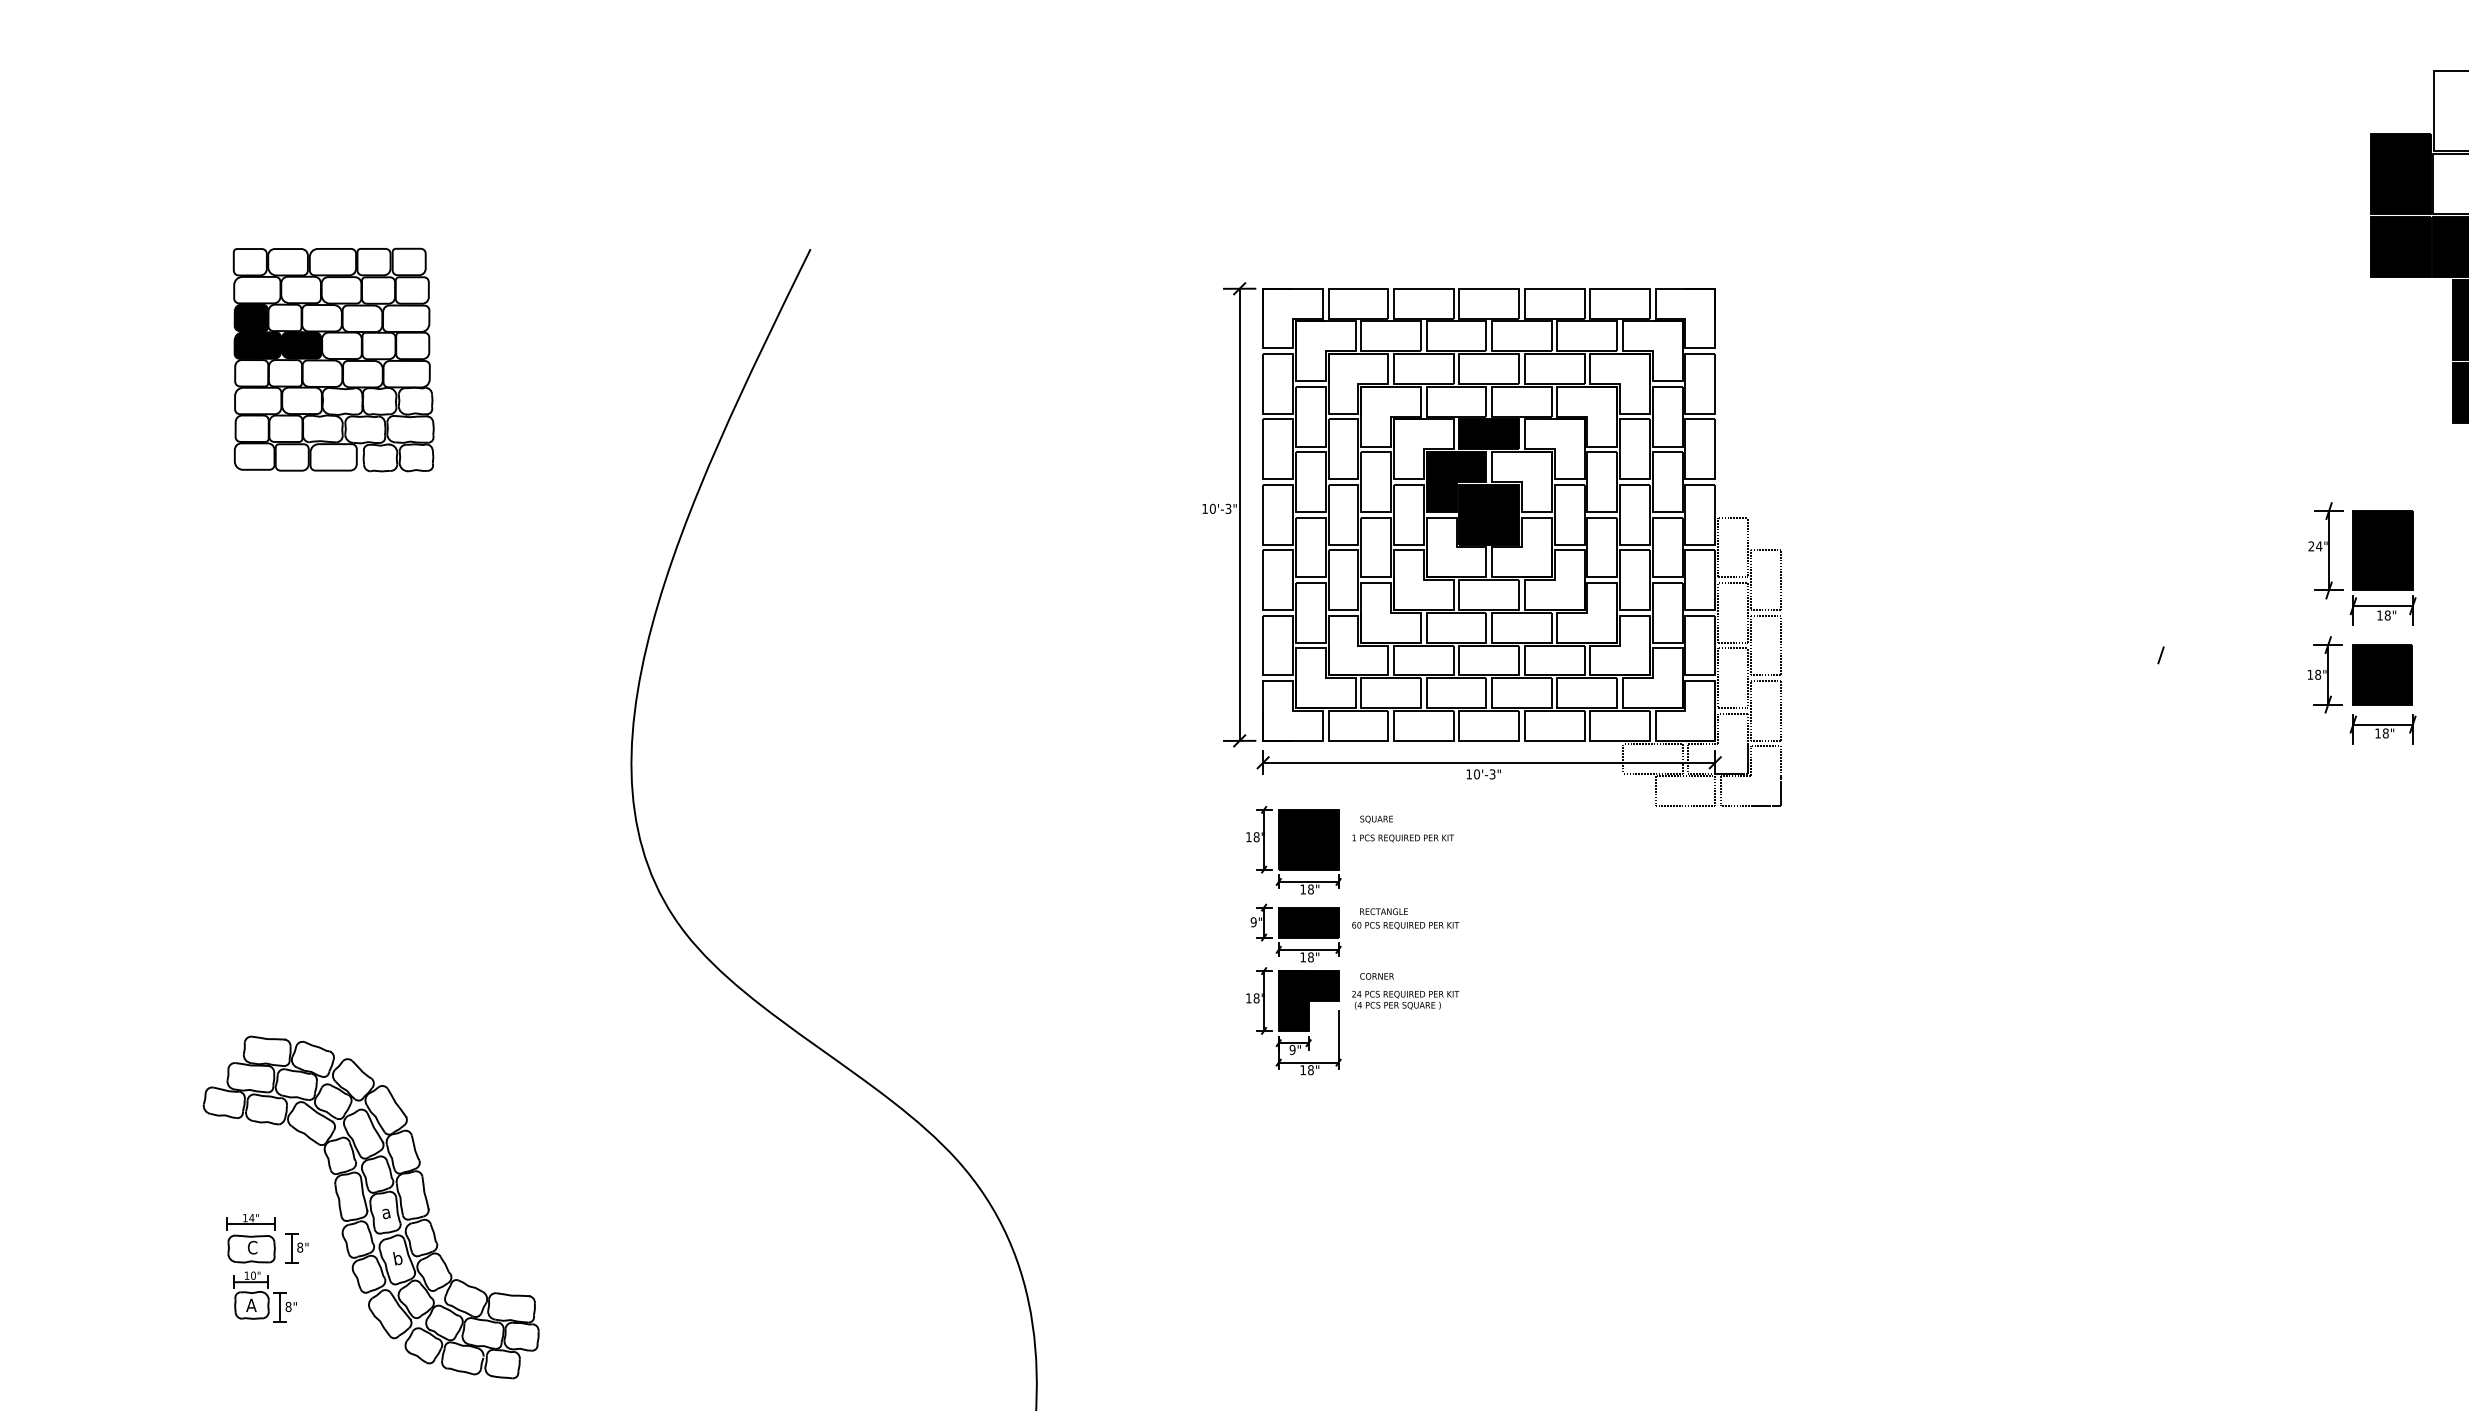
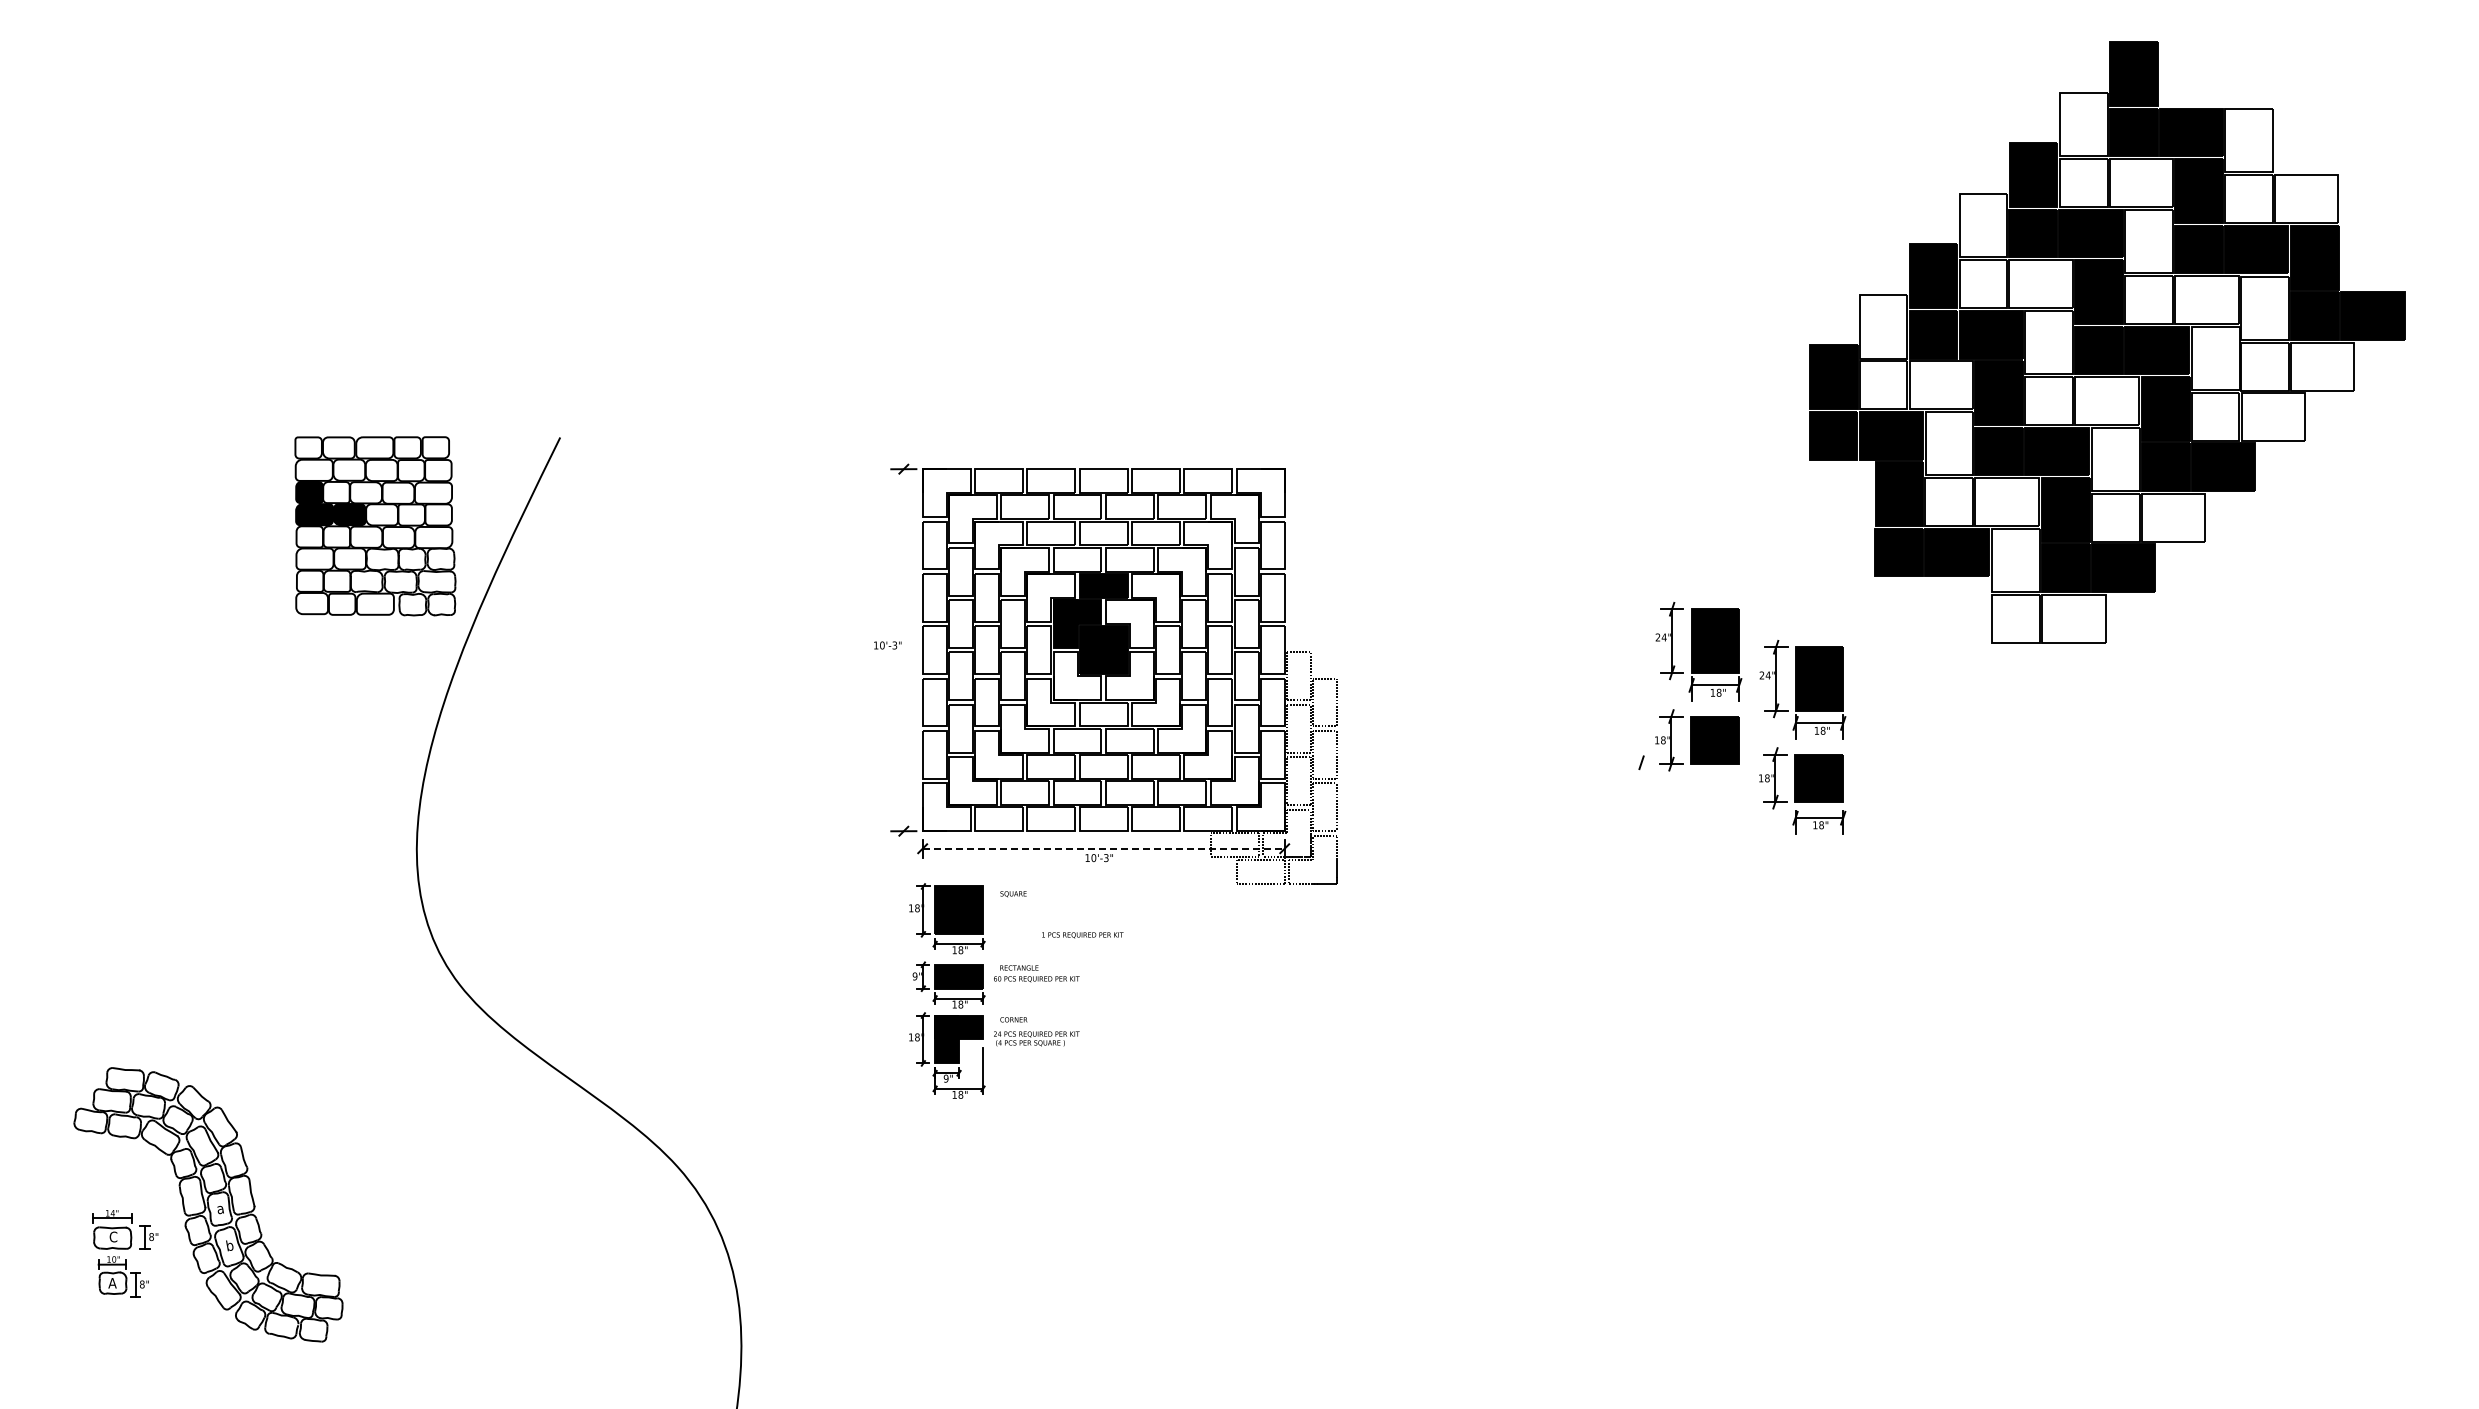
part: (333, 360) -> (375, 526), moved
line: (1239, 515) -> (903, 650), removed
part: (2232, 560) -> (1698, 686), added
line: (1490, 762) -> (1104, 848), solid -> dashed
text: (1402, 838) -> (1082, 935), moved

